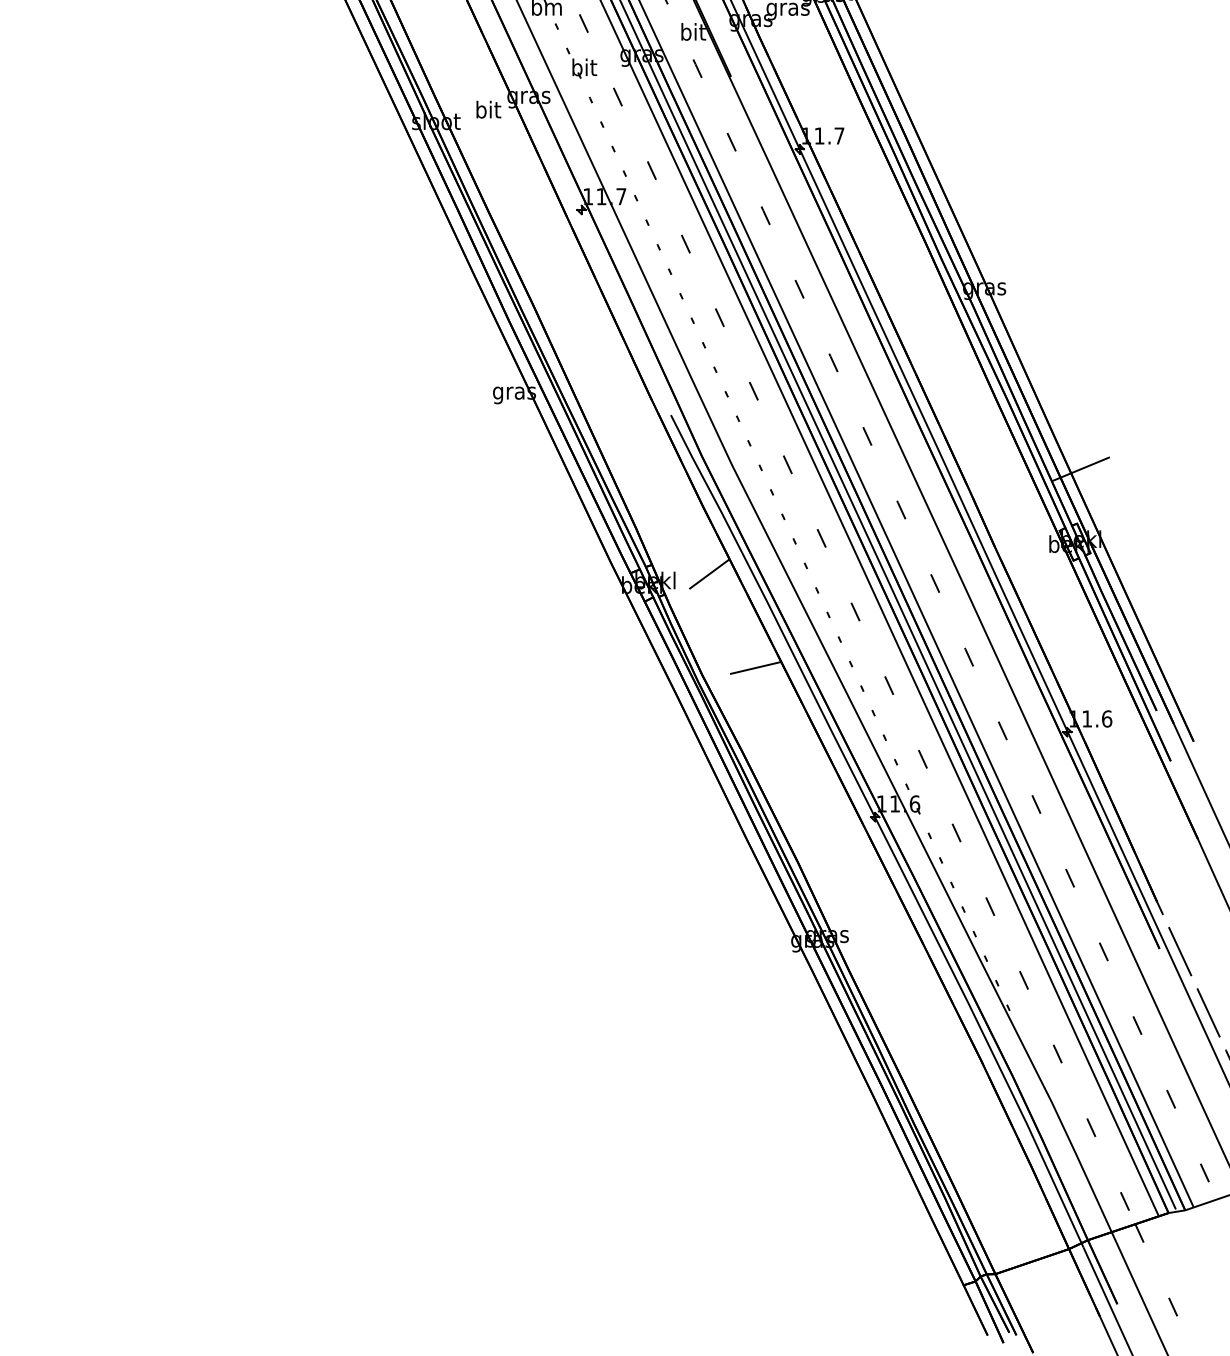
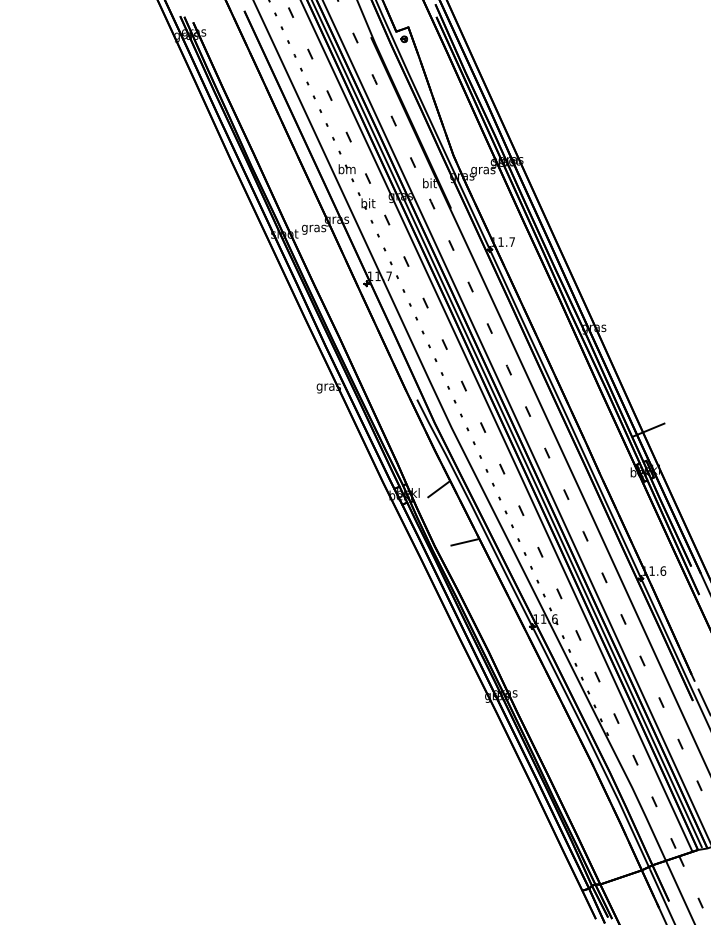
text: (487, 111) -> (313, 228), bit -> gras

